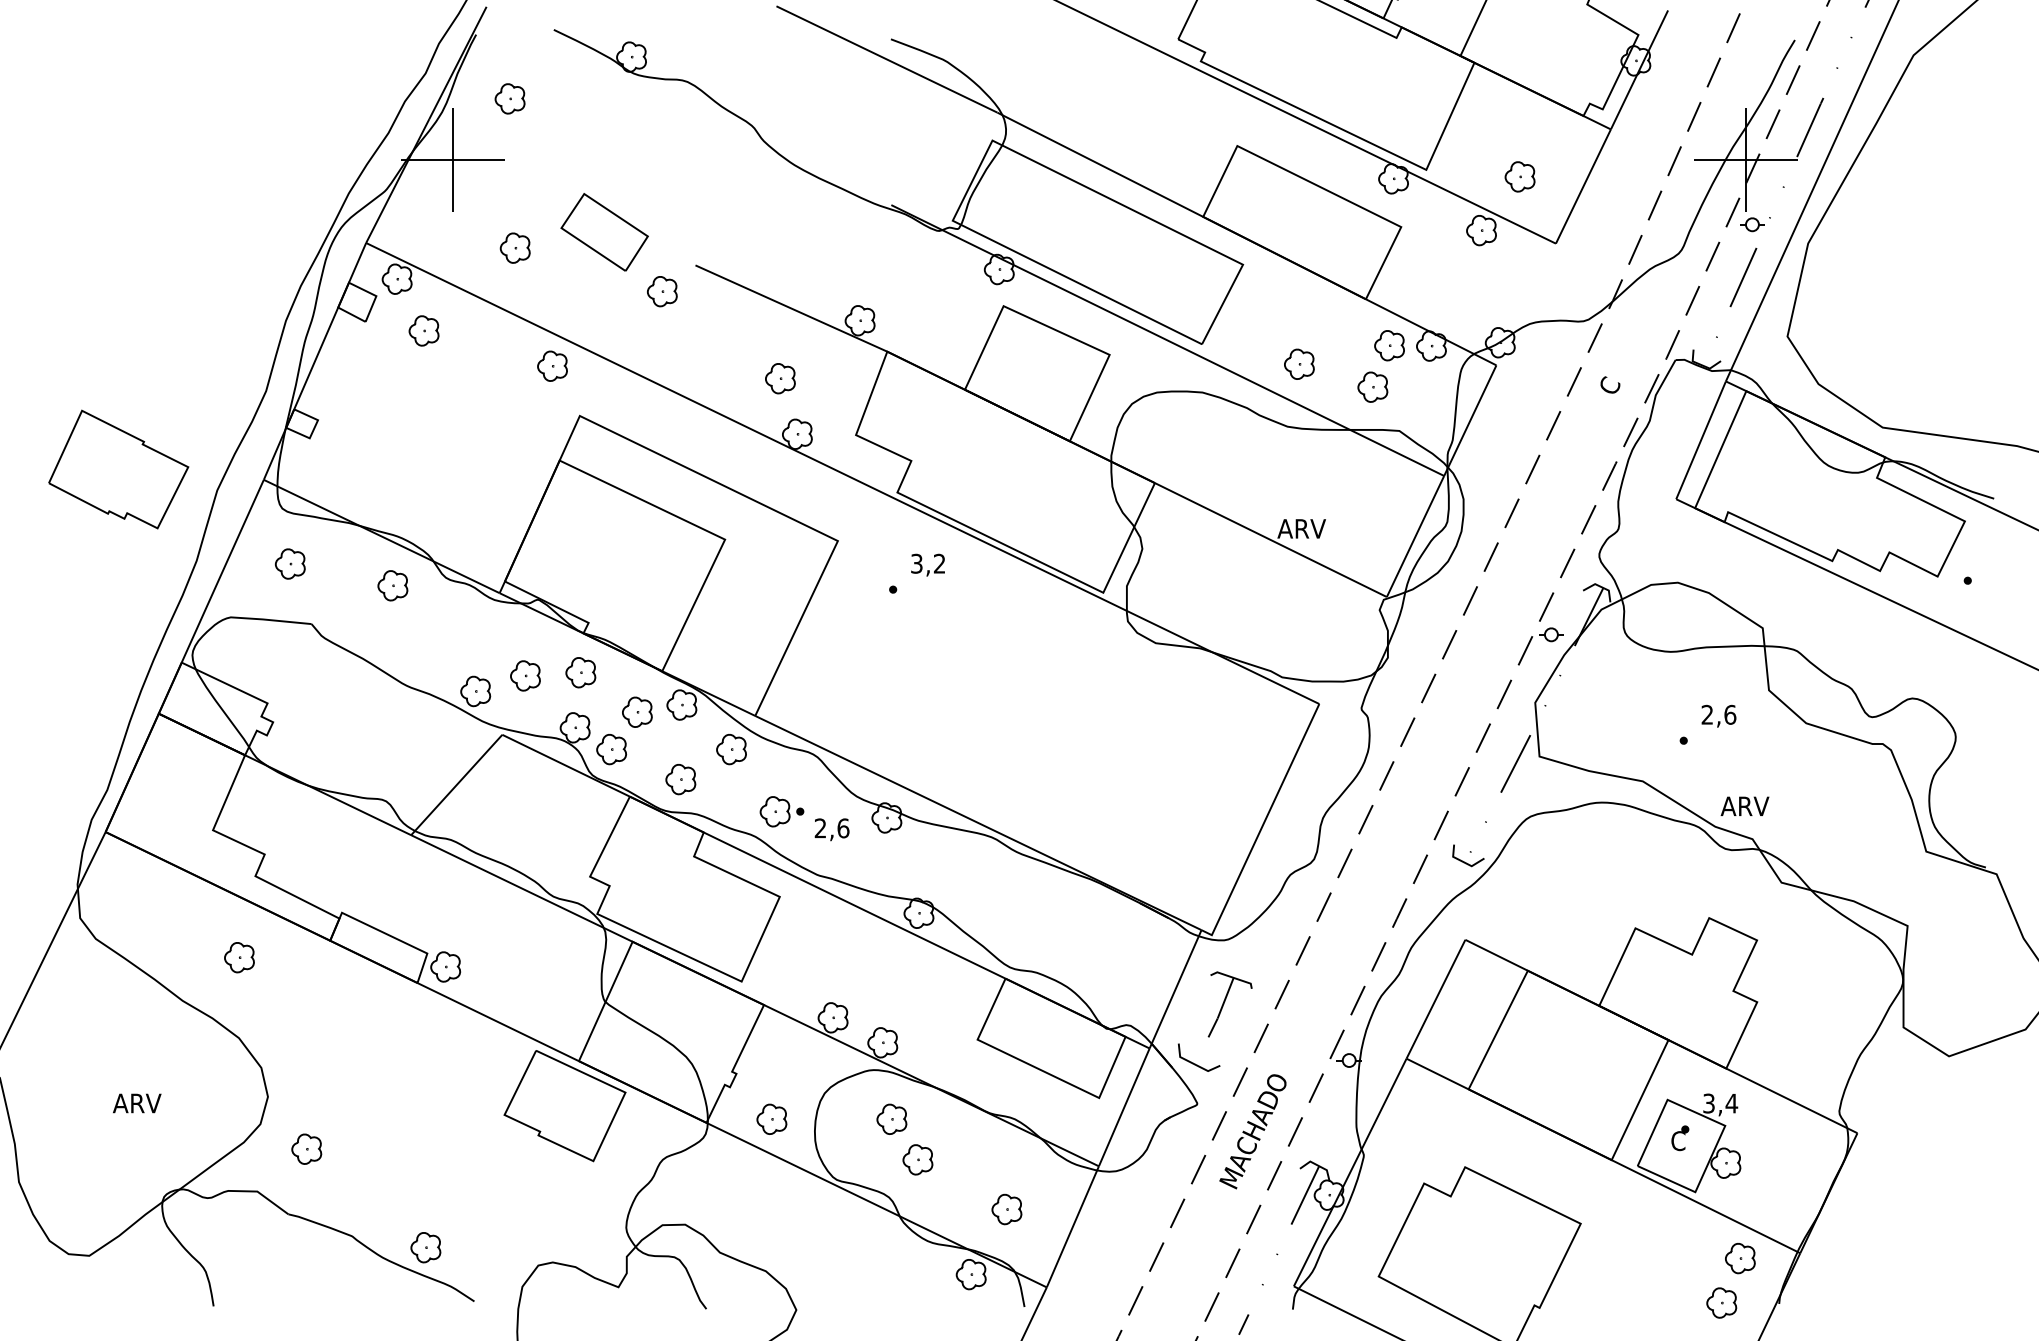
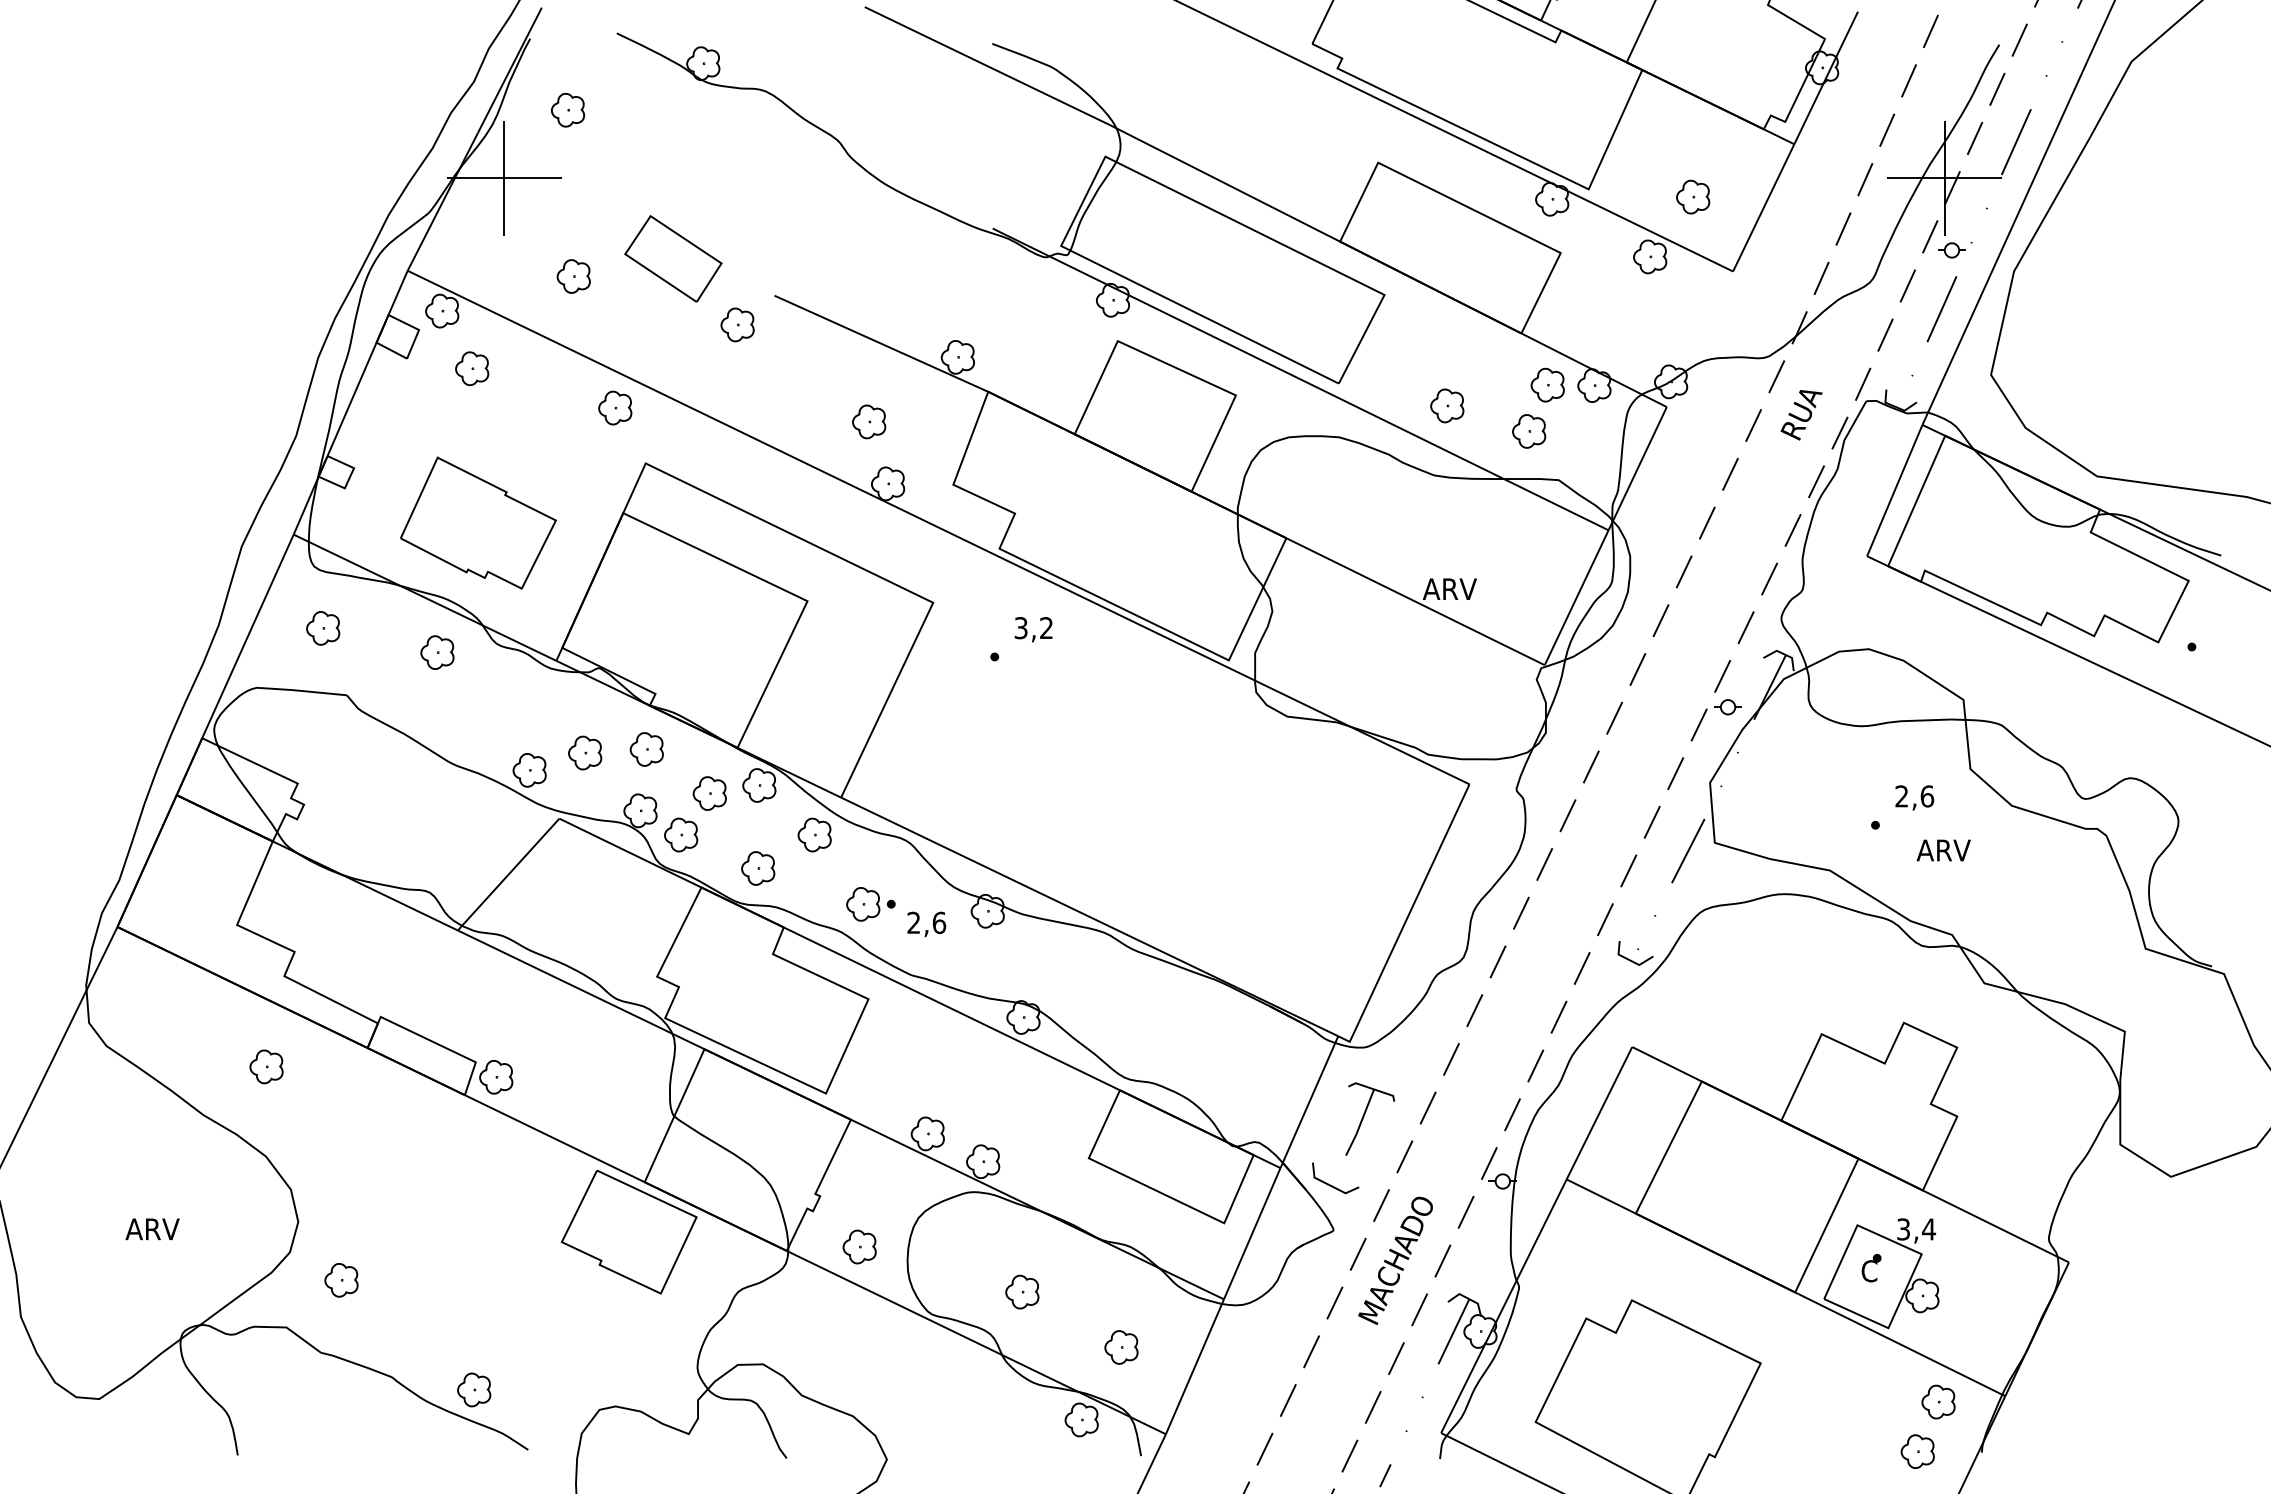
text: (1617, 372) -> (1801, 415), C -> RUA
part: (118, 469) -> (478, 523), moved
text: (1744, 805) -> (1943, 849), moved
part: (891, 1118) -> (992, 1246), removed

